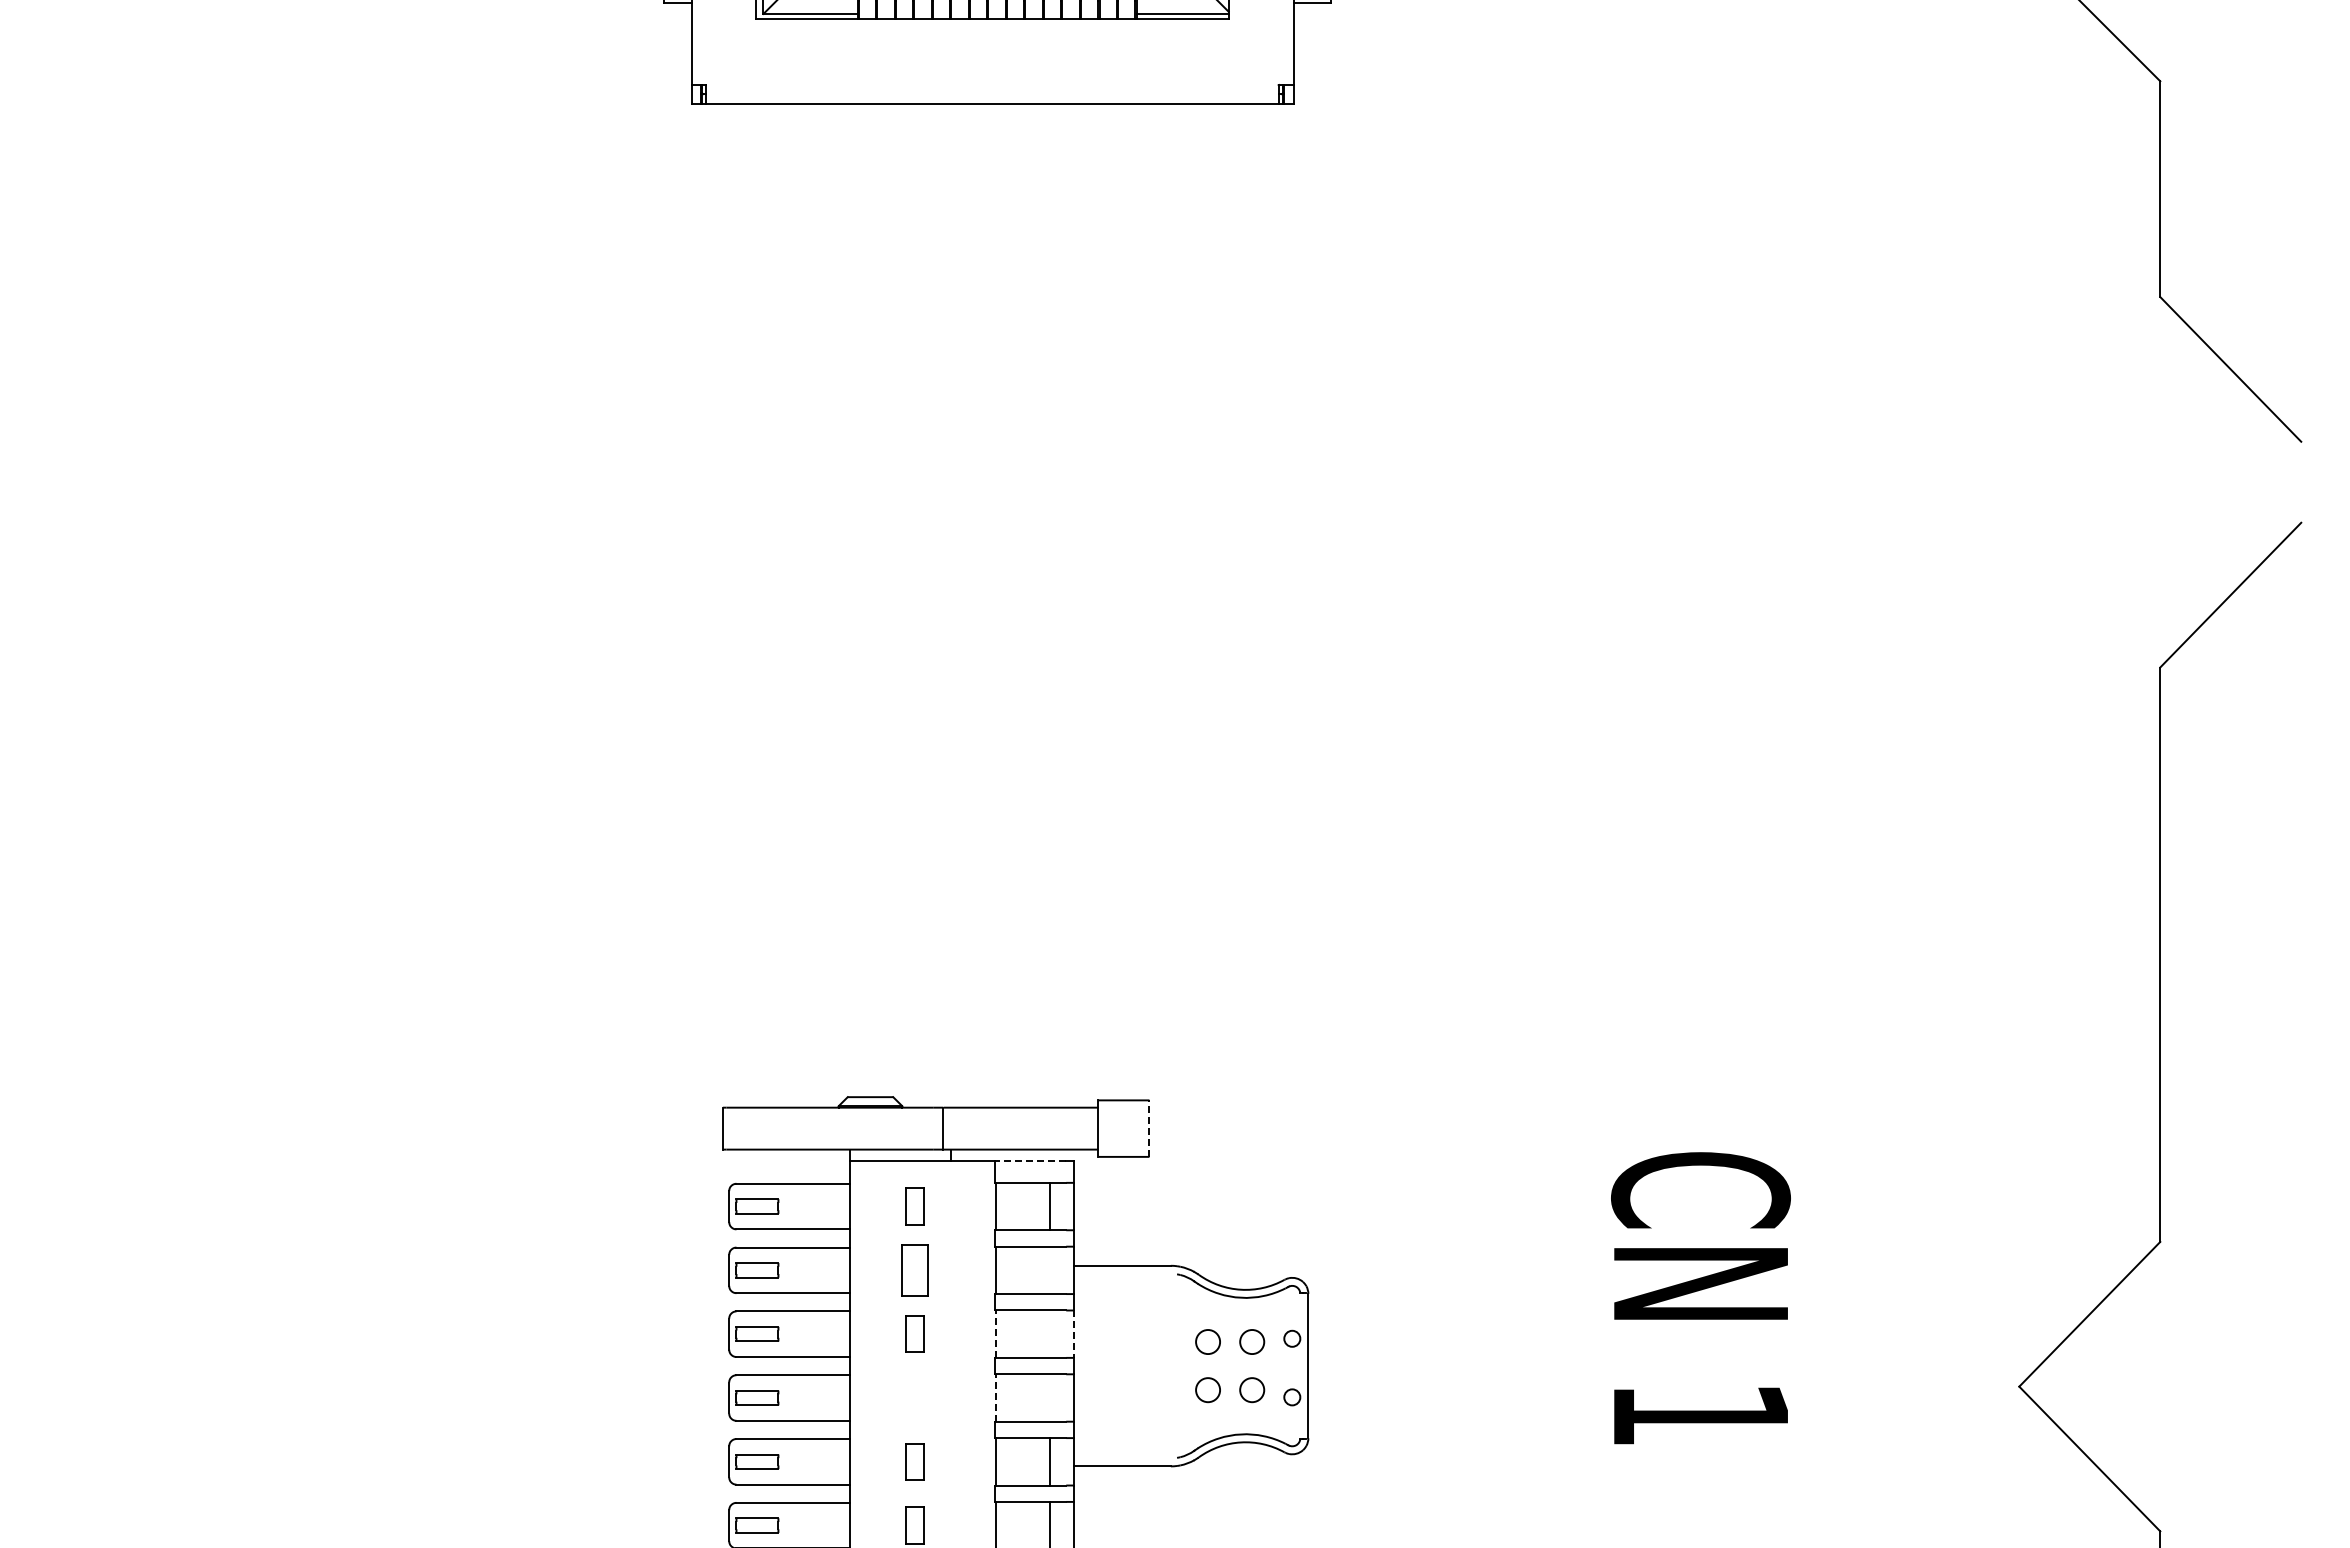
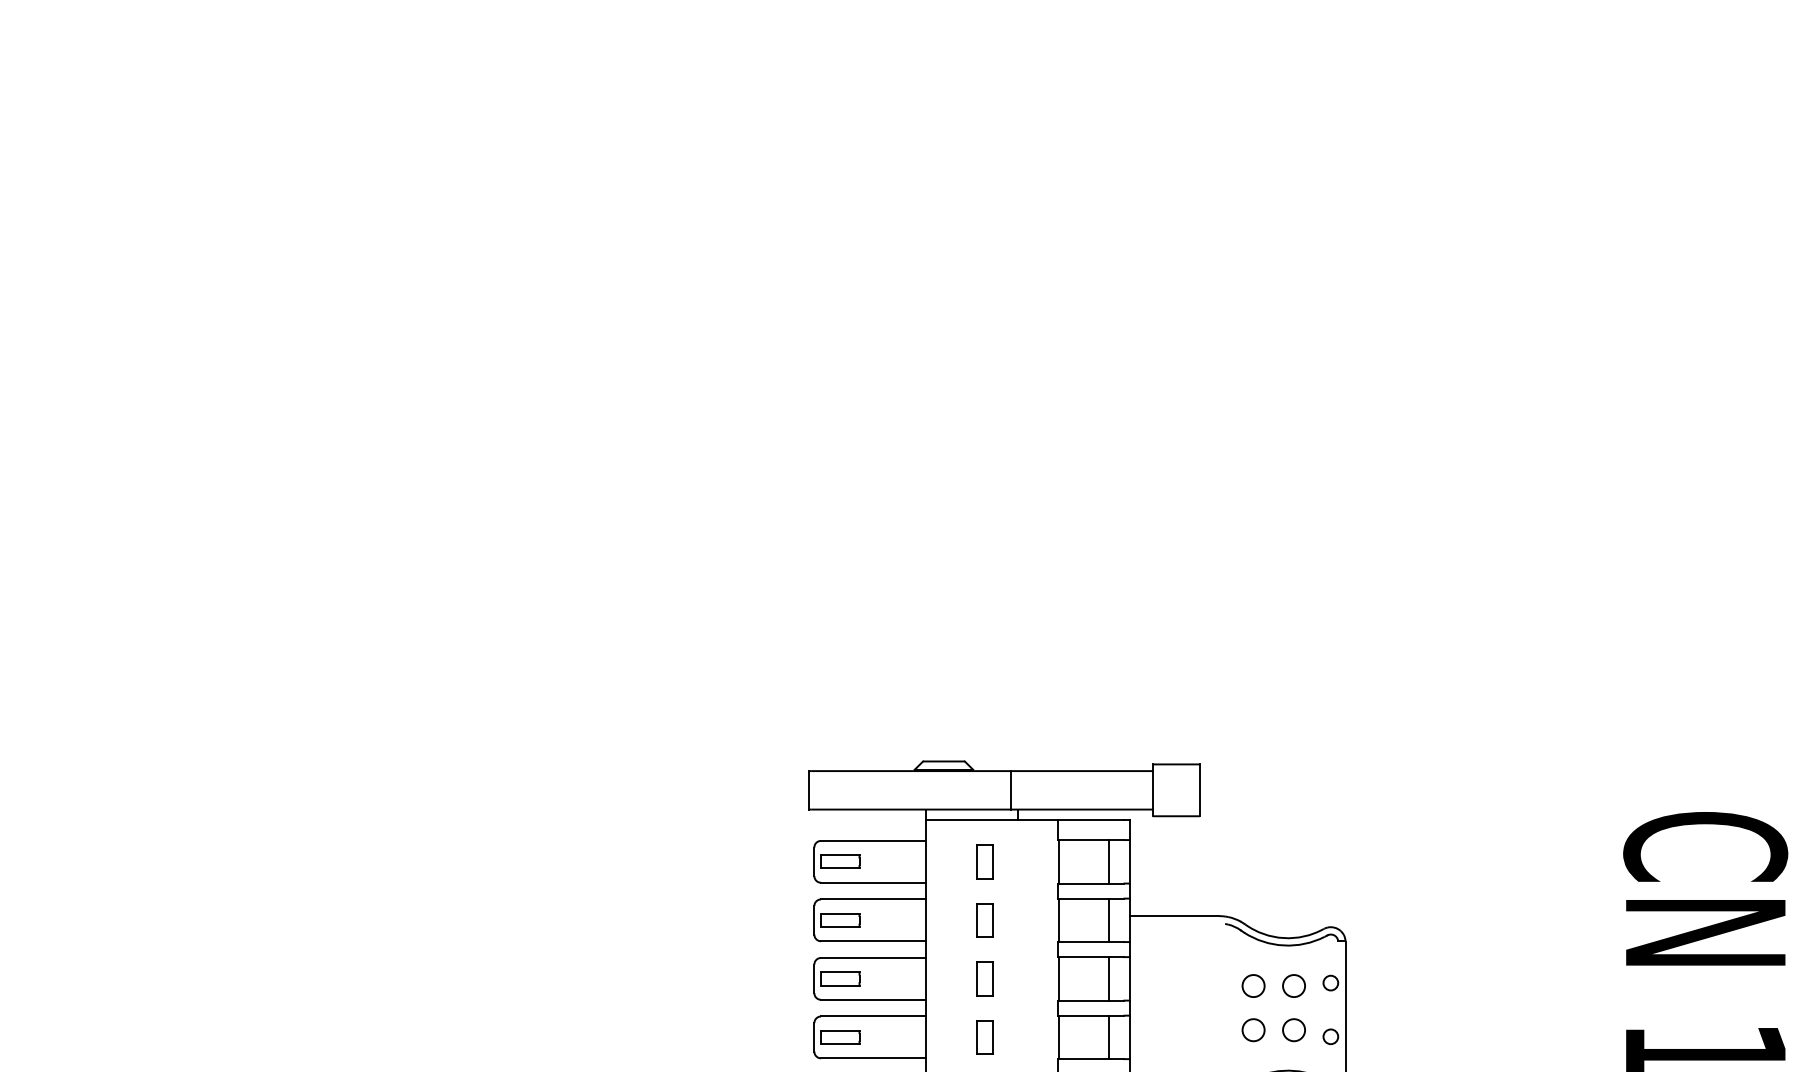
line: (1149, 1128) -> (1199, 790), dashed -> solid
line: (1030, 1160) -> (1090, 819), dashed -> solid
part: (914, 1270) -> (984, 920), size x0.71
line: (1050, 1270) -> (1109, 920), added
line: (1050, 1333) -> (1109, 978), added
line: (996, 1334) -> (1059, 979), dashed -> solid
line: (1073, 1334) -> (1130, 979), dashed -> solid
part: (914, 1397) -> (984, 1036), added
line: (1050, 1397) -> (1109, 1036), added
line: (996, 1398) -> (1059, 1037), dashed -> solid

